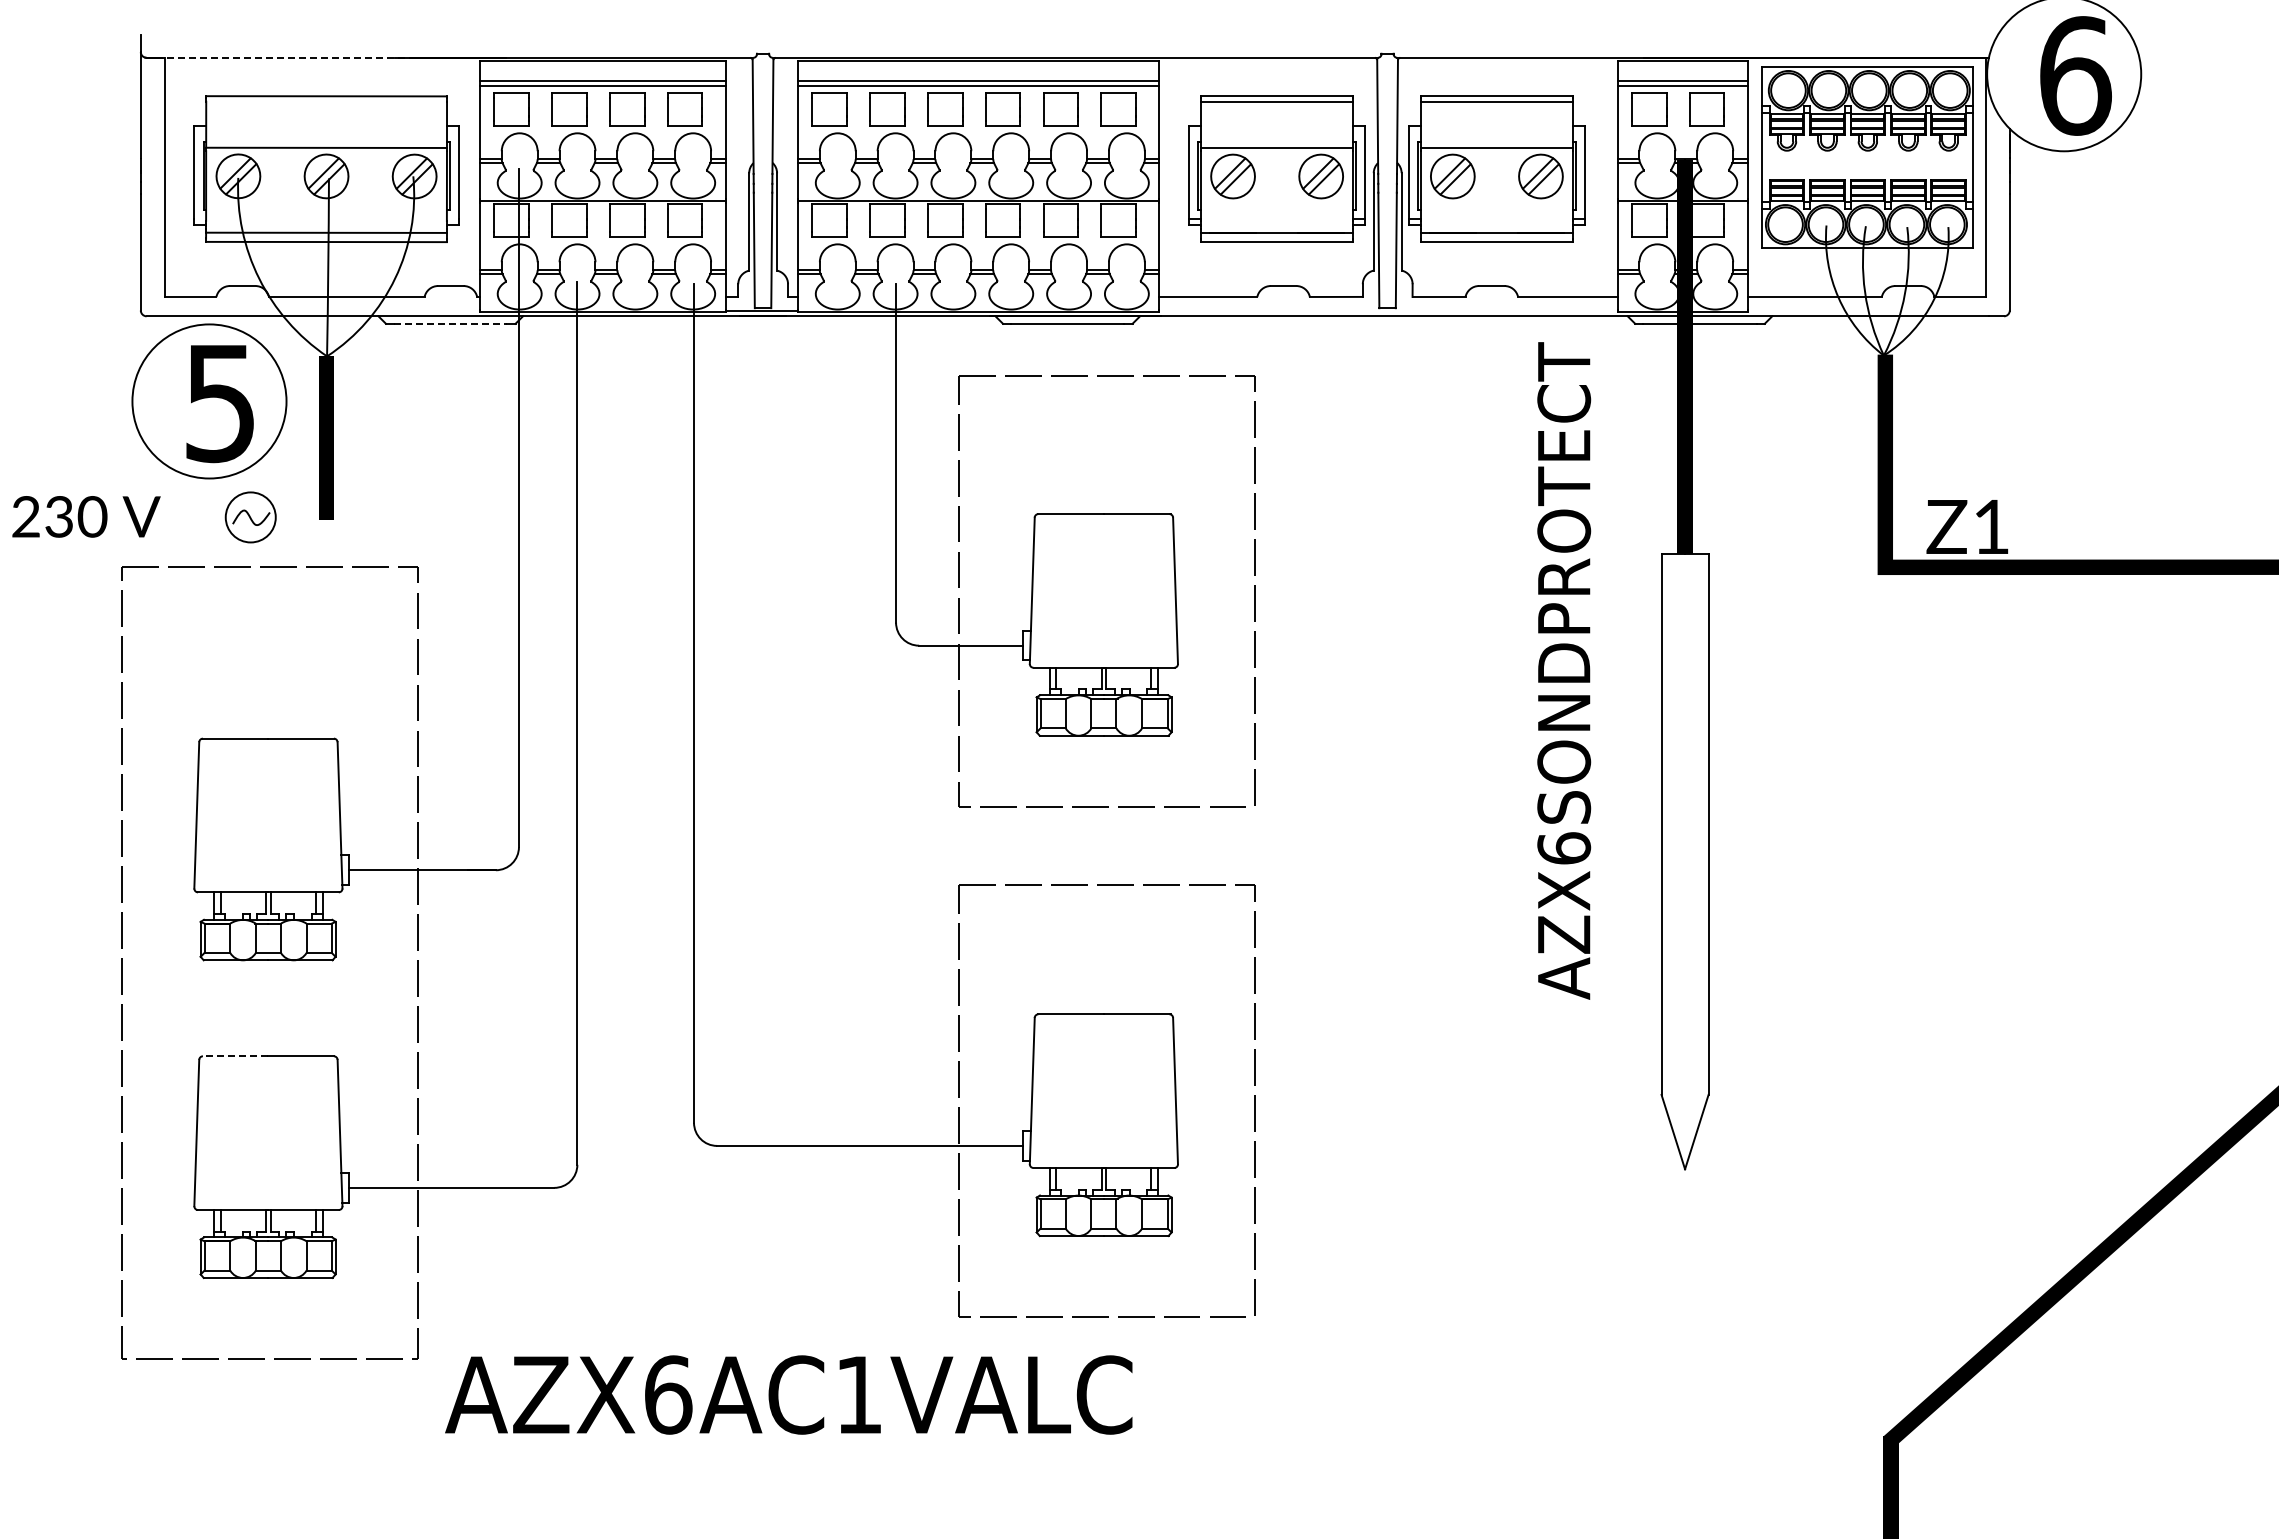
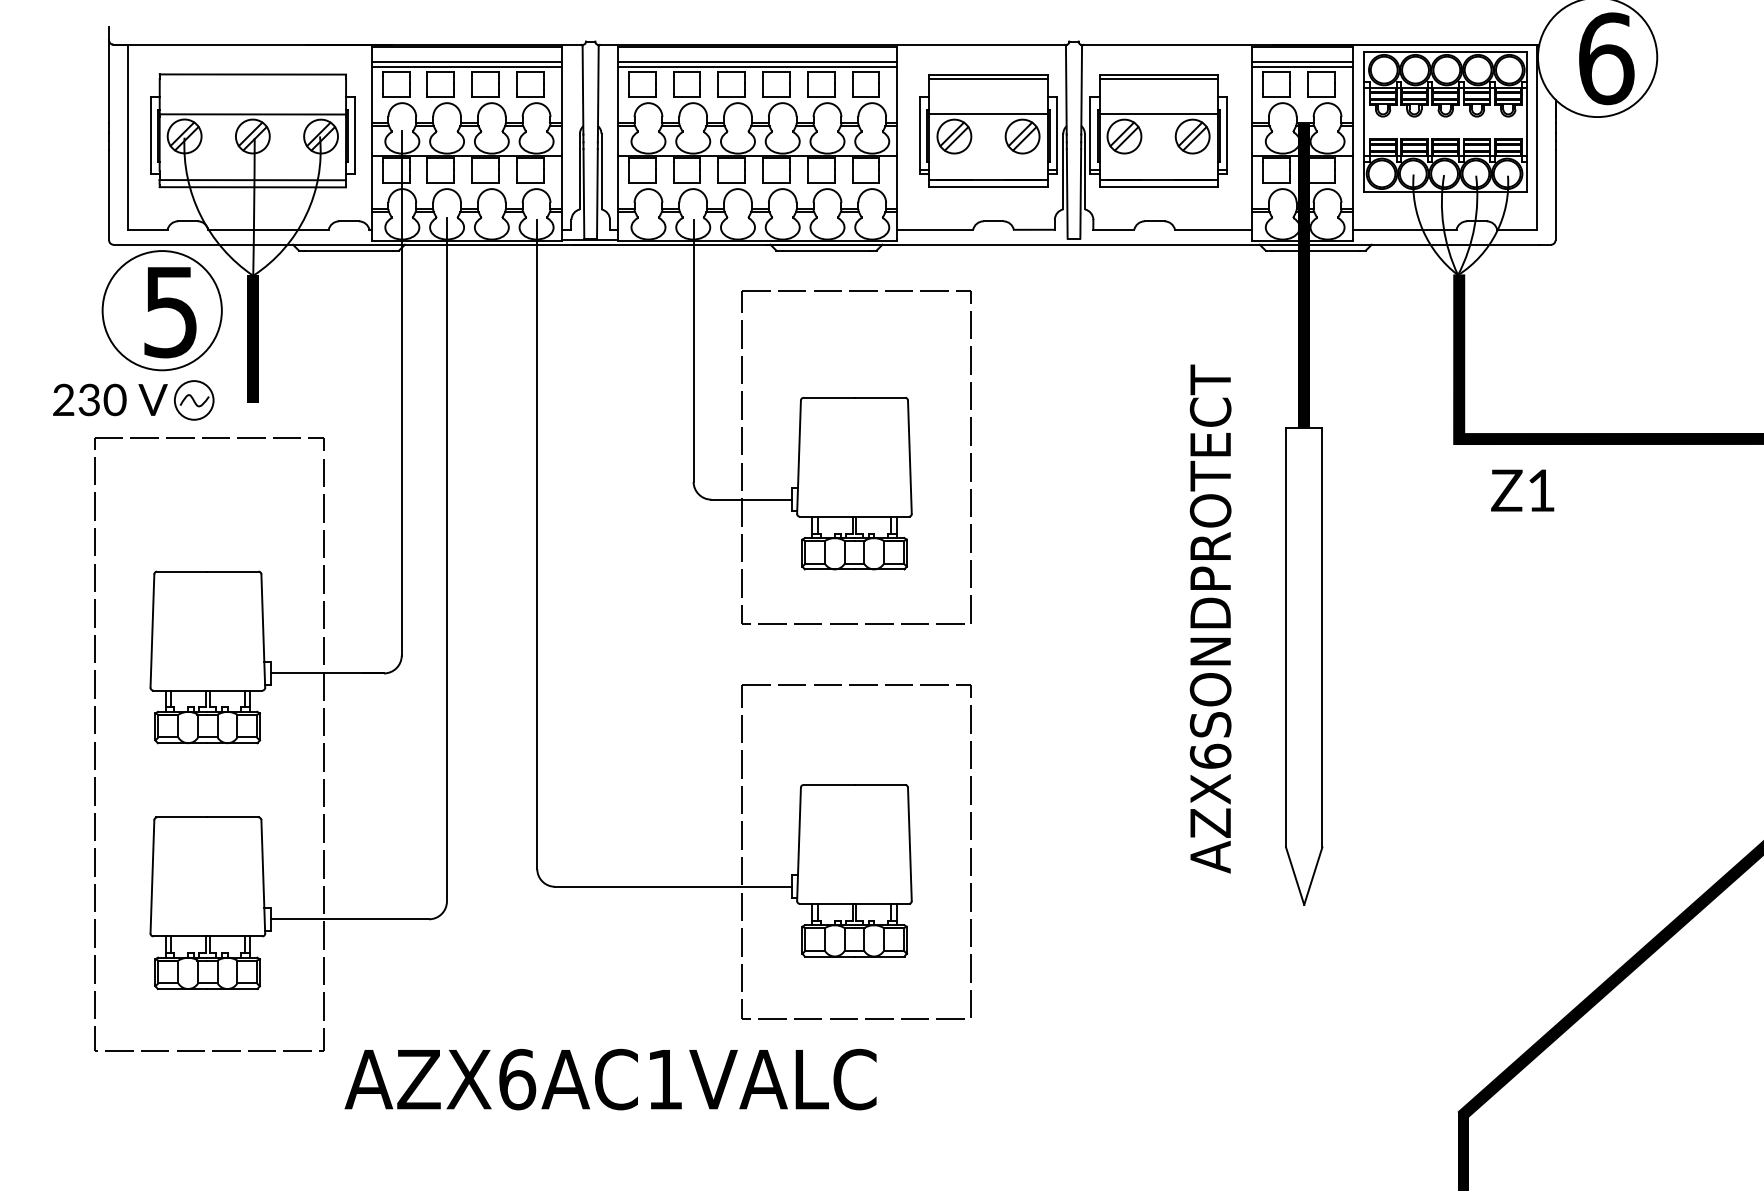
line: (287, 57) -> (222, 44), dashed -> solid
line: (450, 323) -> (348, 250), dashed -> solid
text: (86, 516) -> (110, 399), moved
text: (1967, 526) -> (1522, 490), moved
text: (1564, 670) -> (1210, 618), moved
line: (234, 1056) -> (181, 817), dashed -> solid

